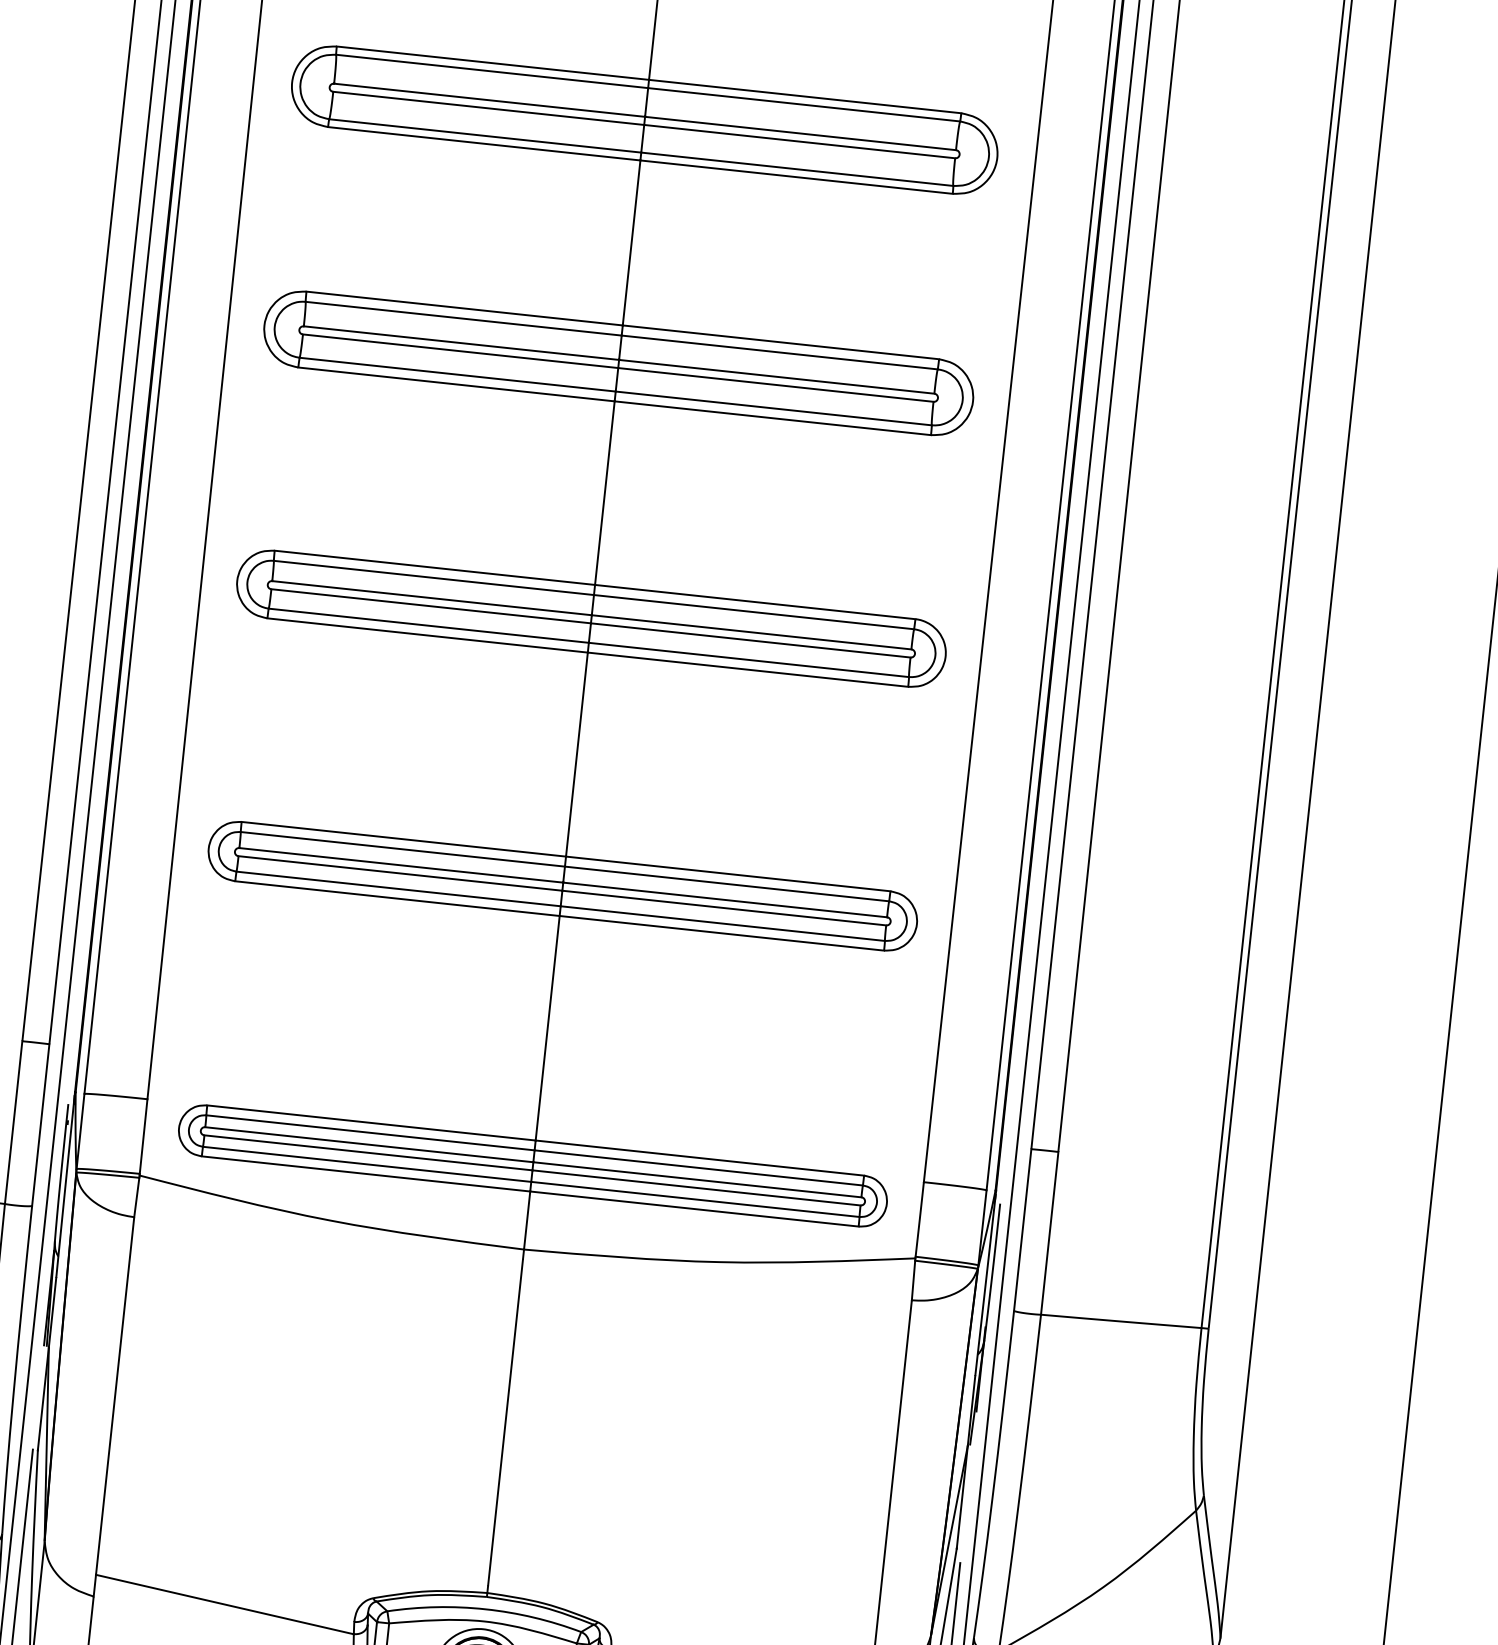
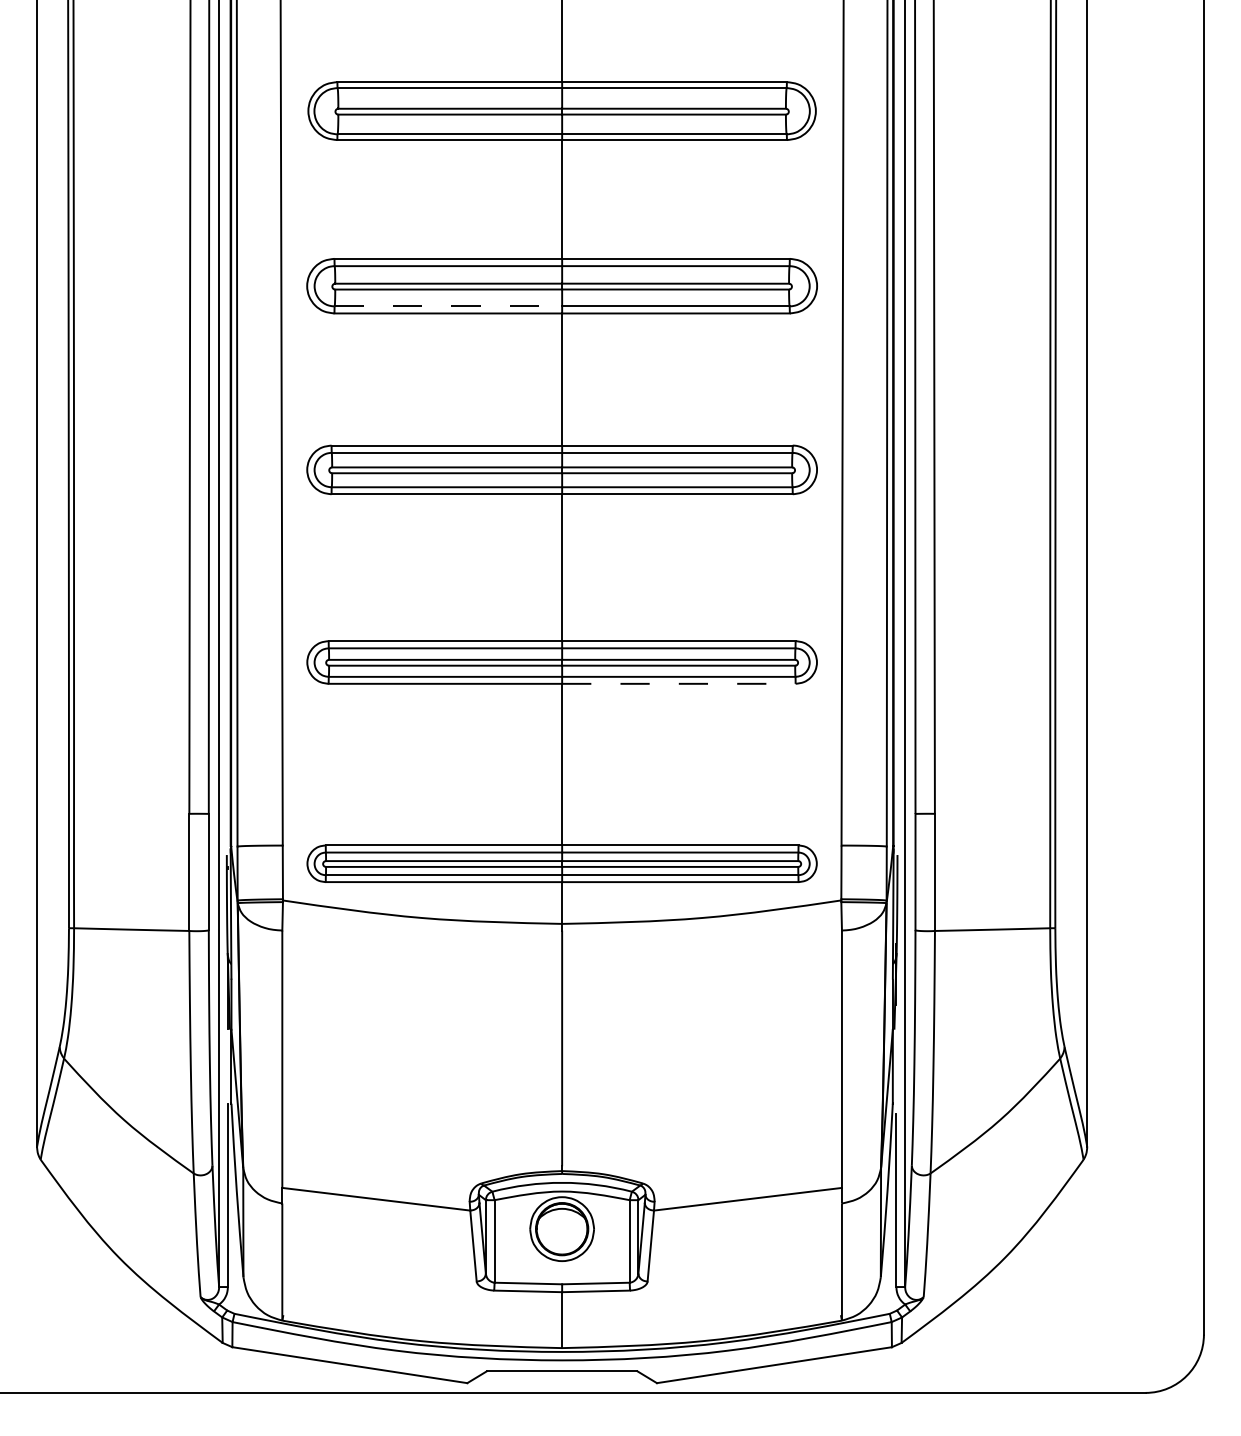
line: (457, 374) -> (448, 306), solid -> dashed
line: (721, 932) -> (678, 683), solid -> dashed

